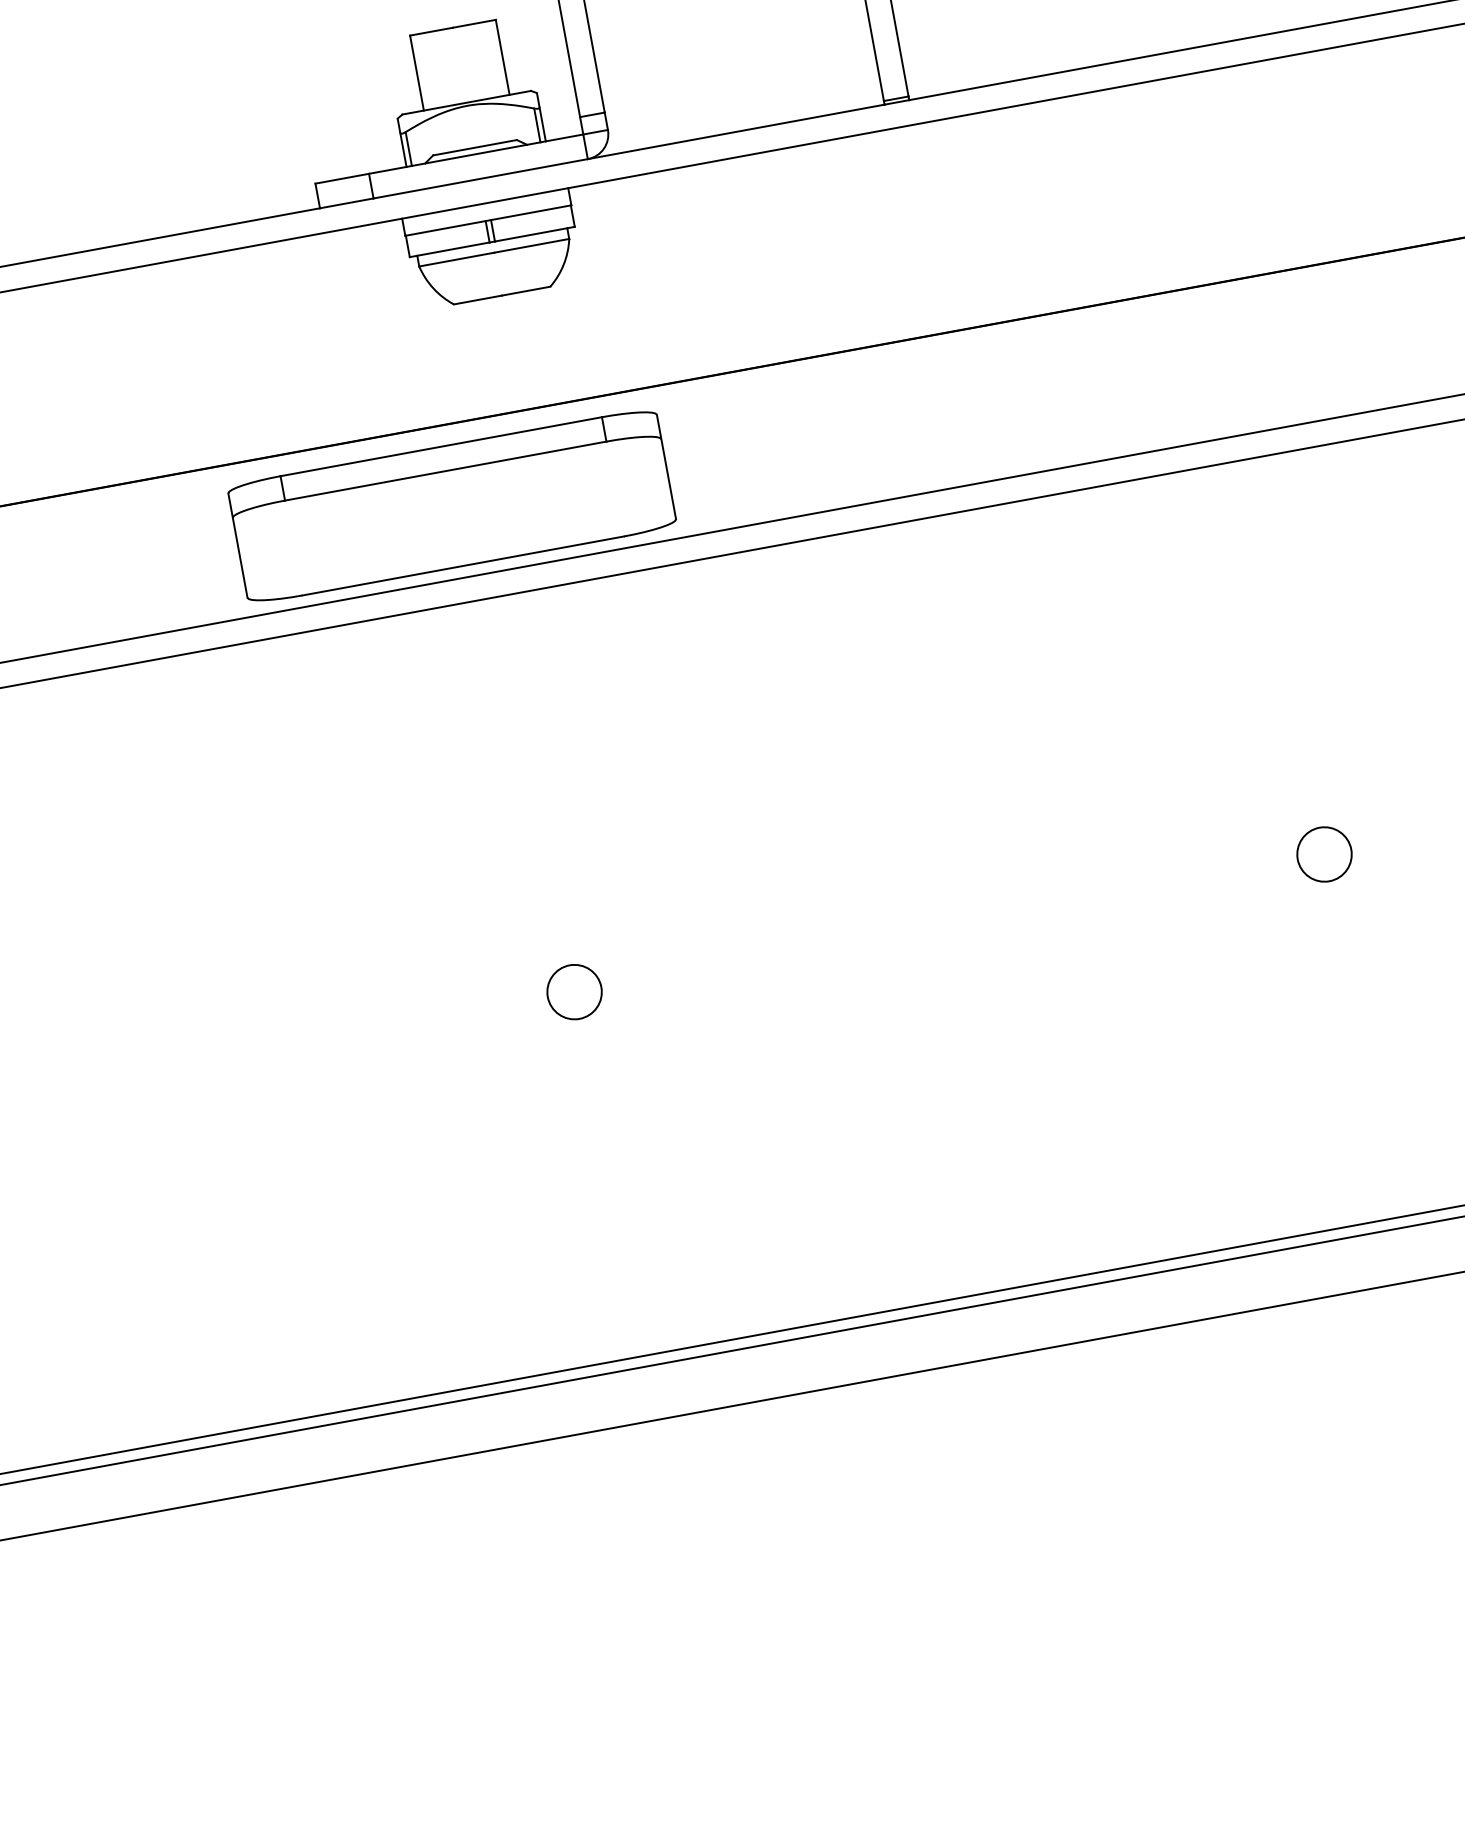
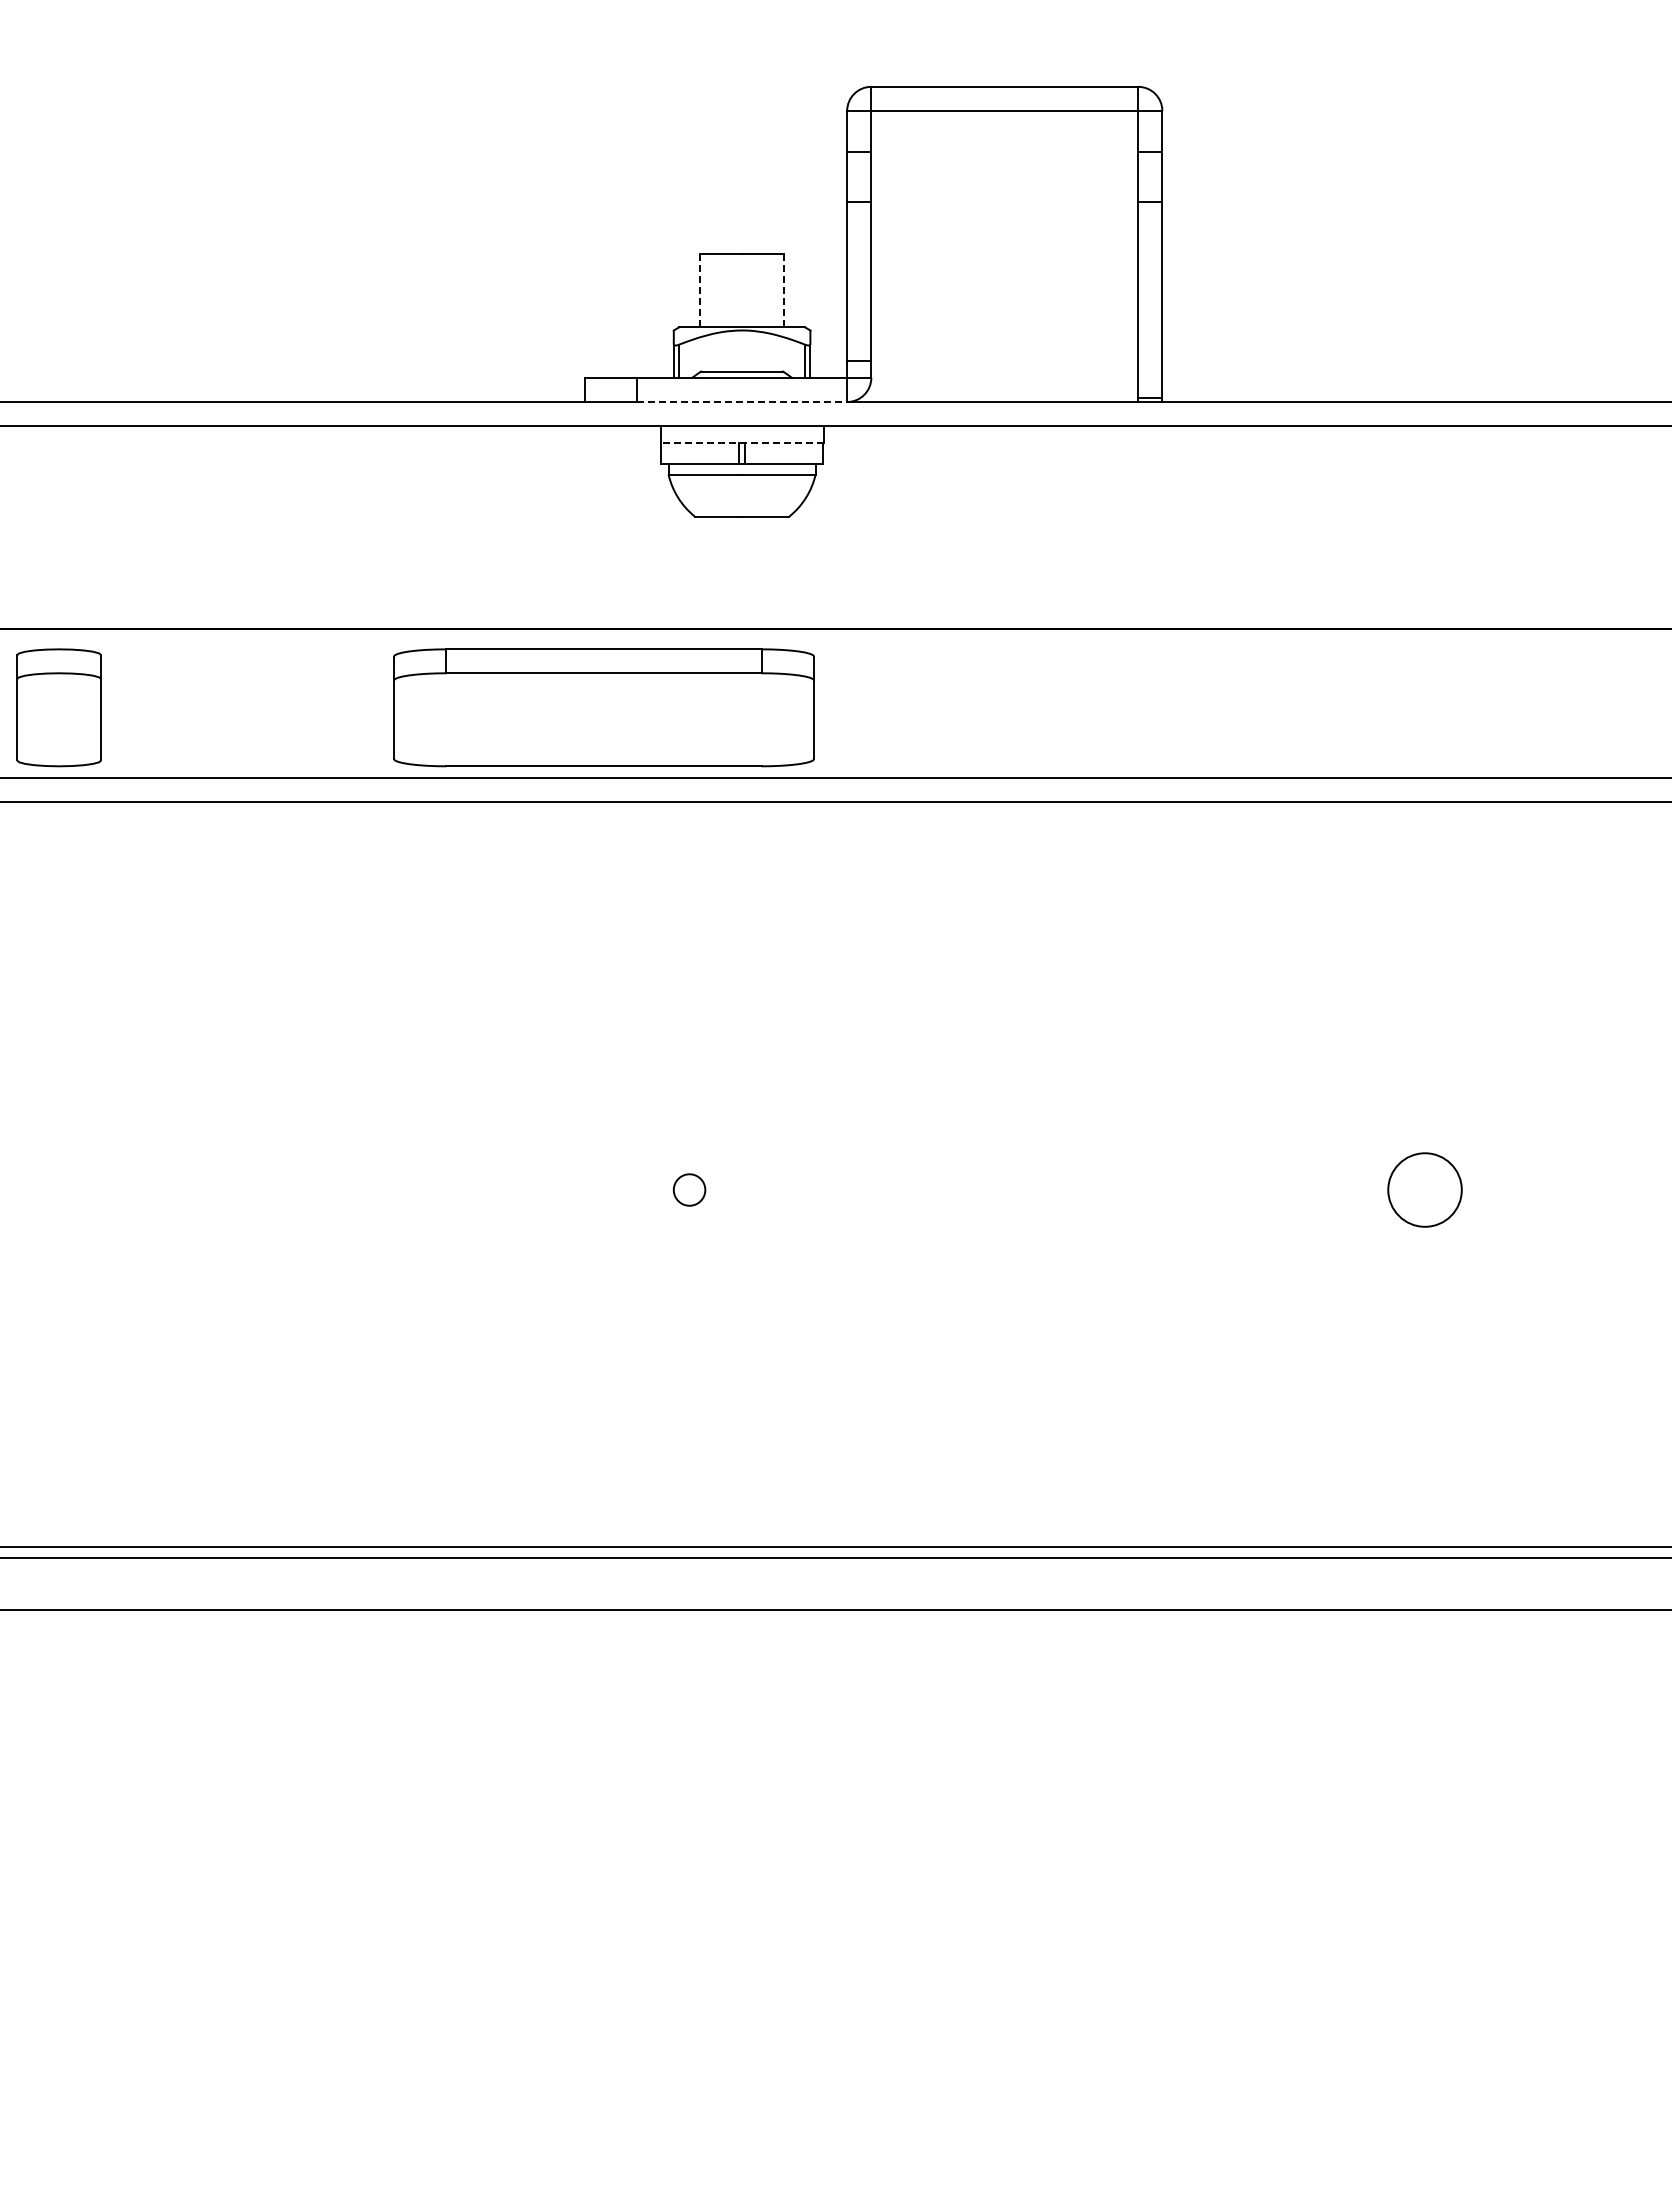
line: (503, 57) -> (784, 290), solid -> dashed
line: (417, 72) -> (700, 290), solid -> dashed
line: (481, 179) -> (742, 402), solid -> dashed
line: (487, 221) -> (741, 443), solid -> dashed
part: (451, 506) -> (603, 707), moved
circle: (1323, 854) -> (1424, 1189), size x1.4
circle: (574, 991) -> (689, 1189), size x0.6

